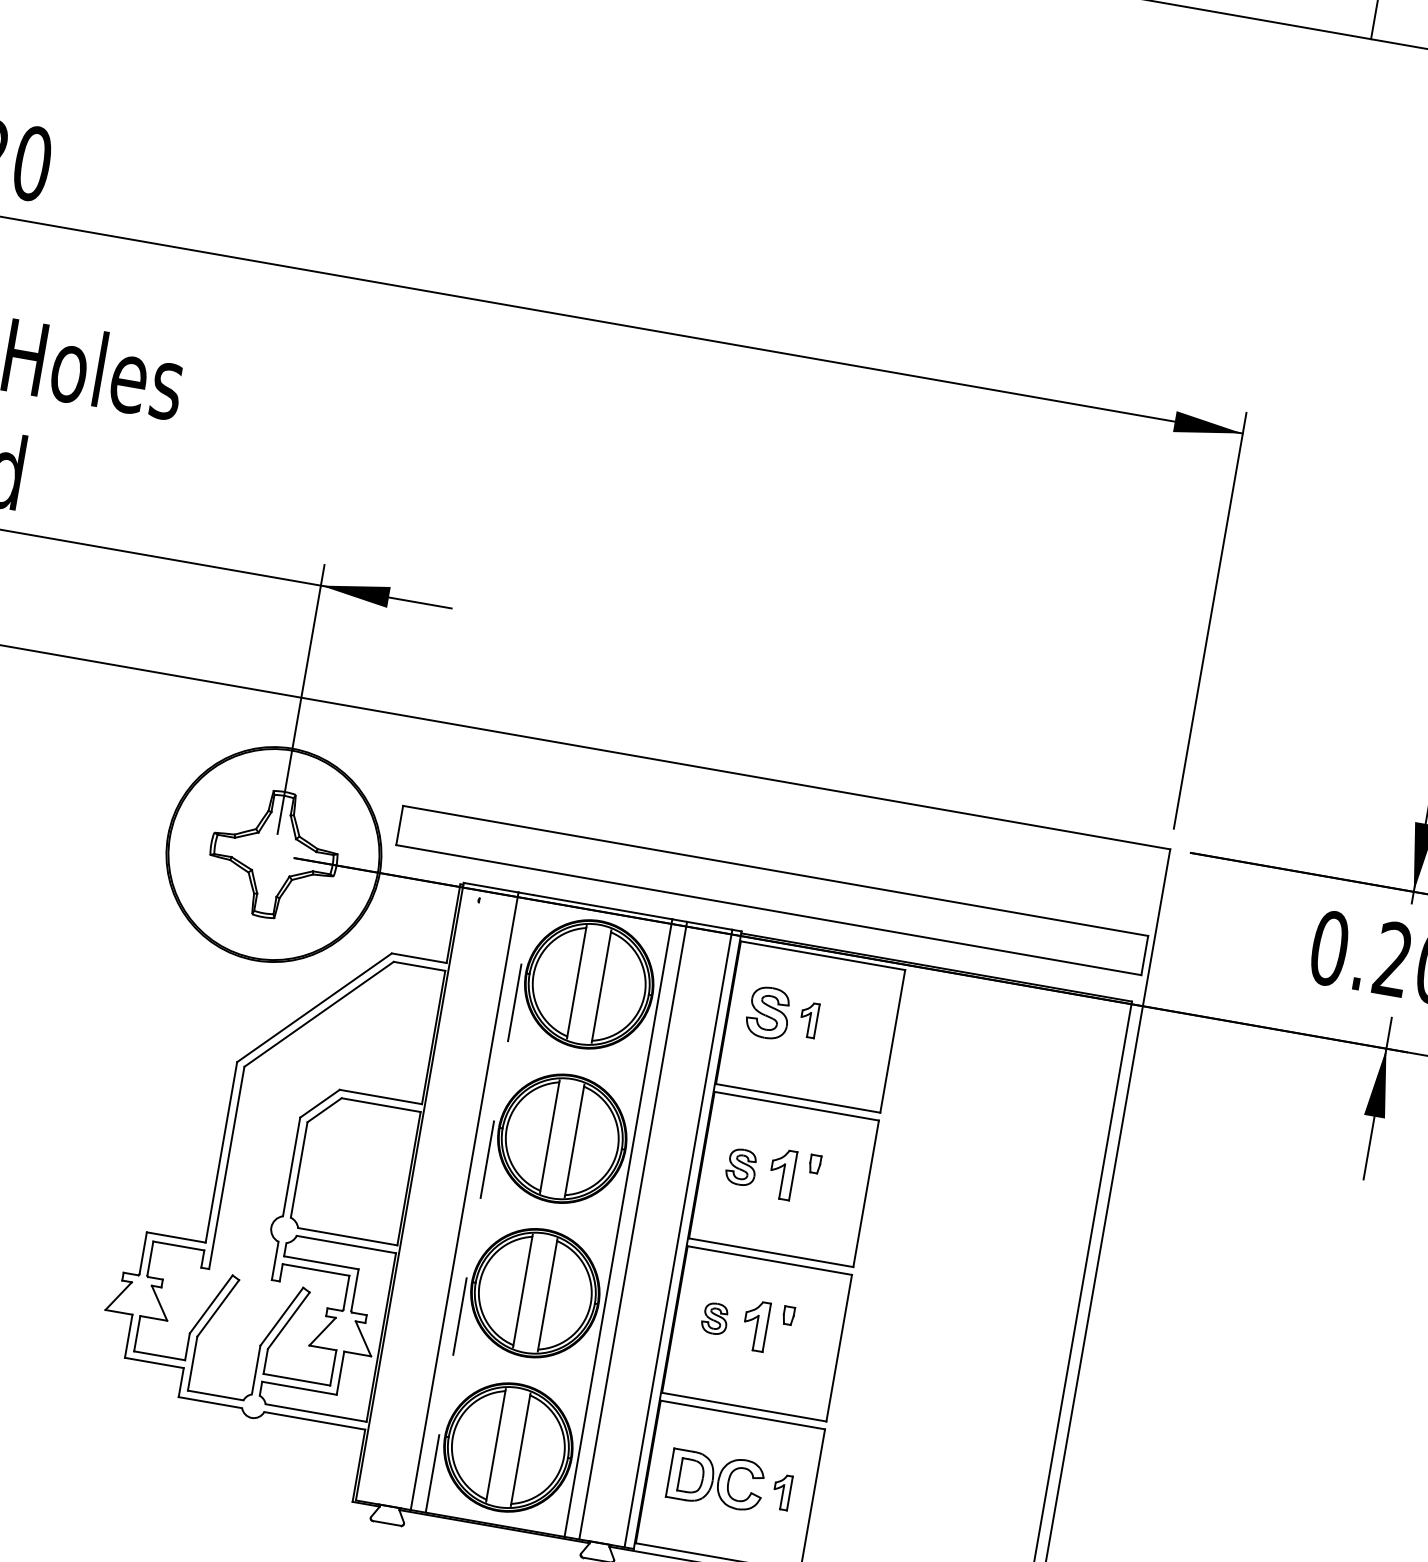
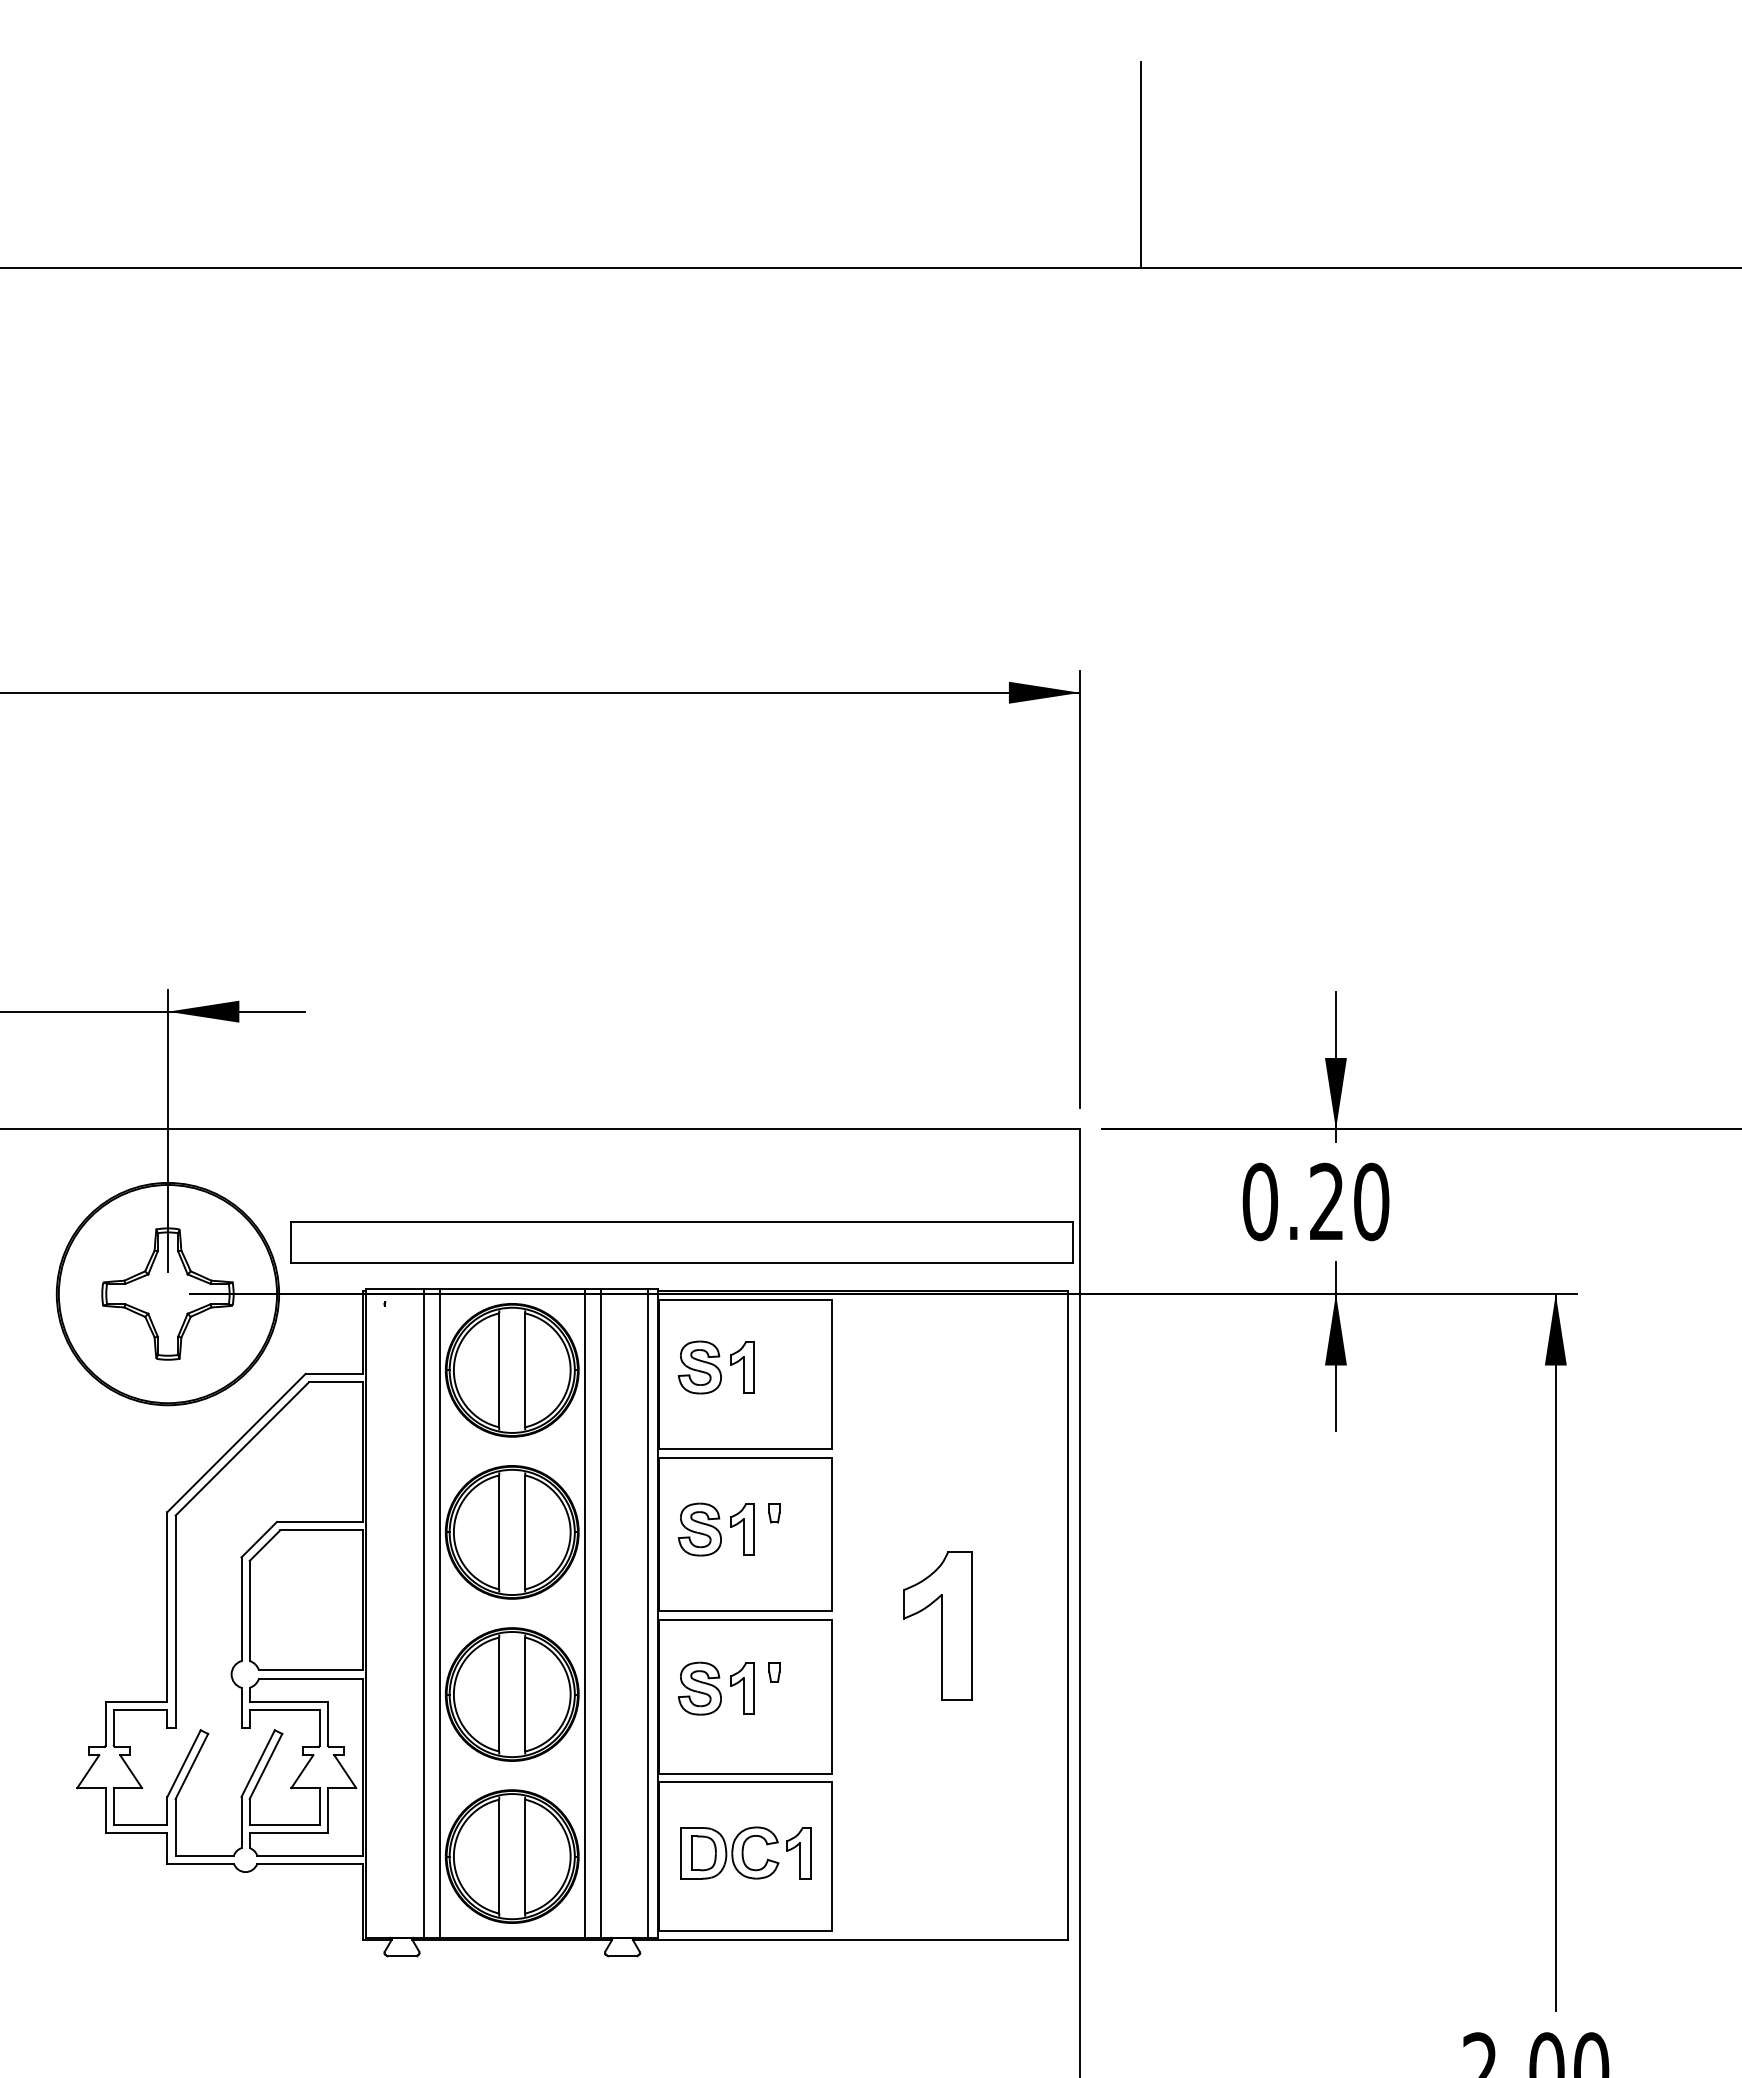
part: (808, 1019) -> (742, 1367), size x1.43
part: (741, 1167) -> (699, 1529), size x1.43
line: (479, 1202) -> (439, 1612), dashed -> solid
part: (951, 1298) -> (937, 1625), added
part: (714, 1318) -> (699, 1688), size x1.67
part: (781, 1492) -> (798, 1853), size x1.43

